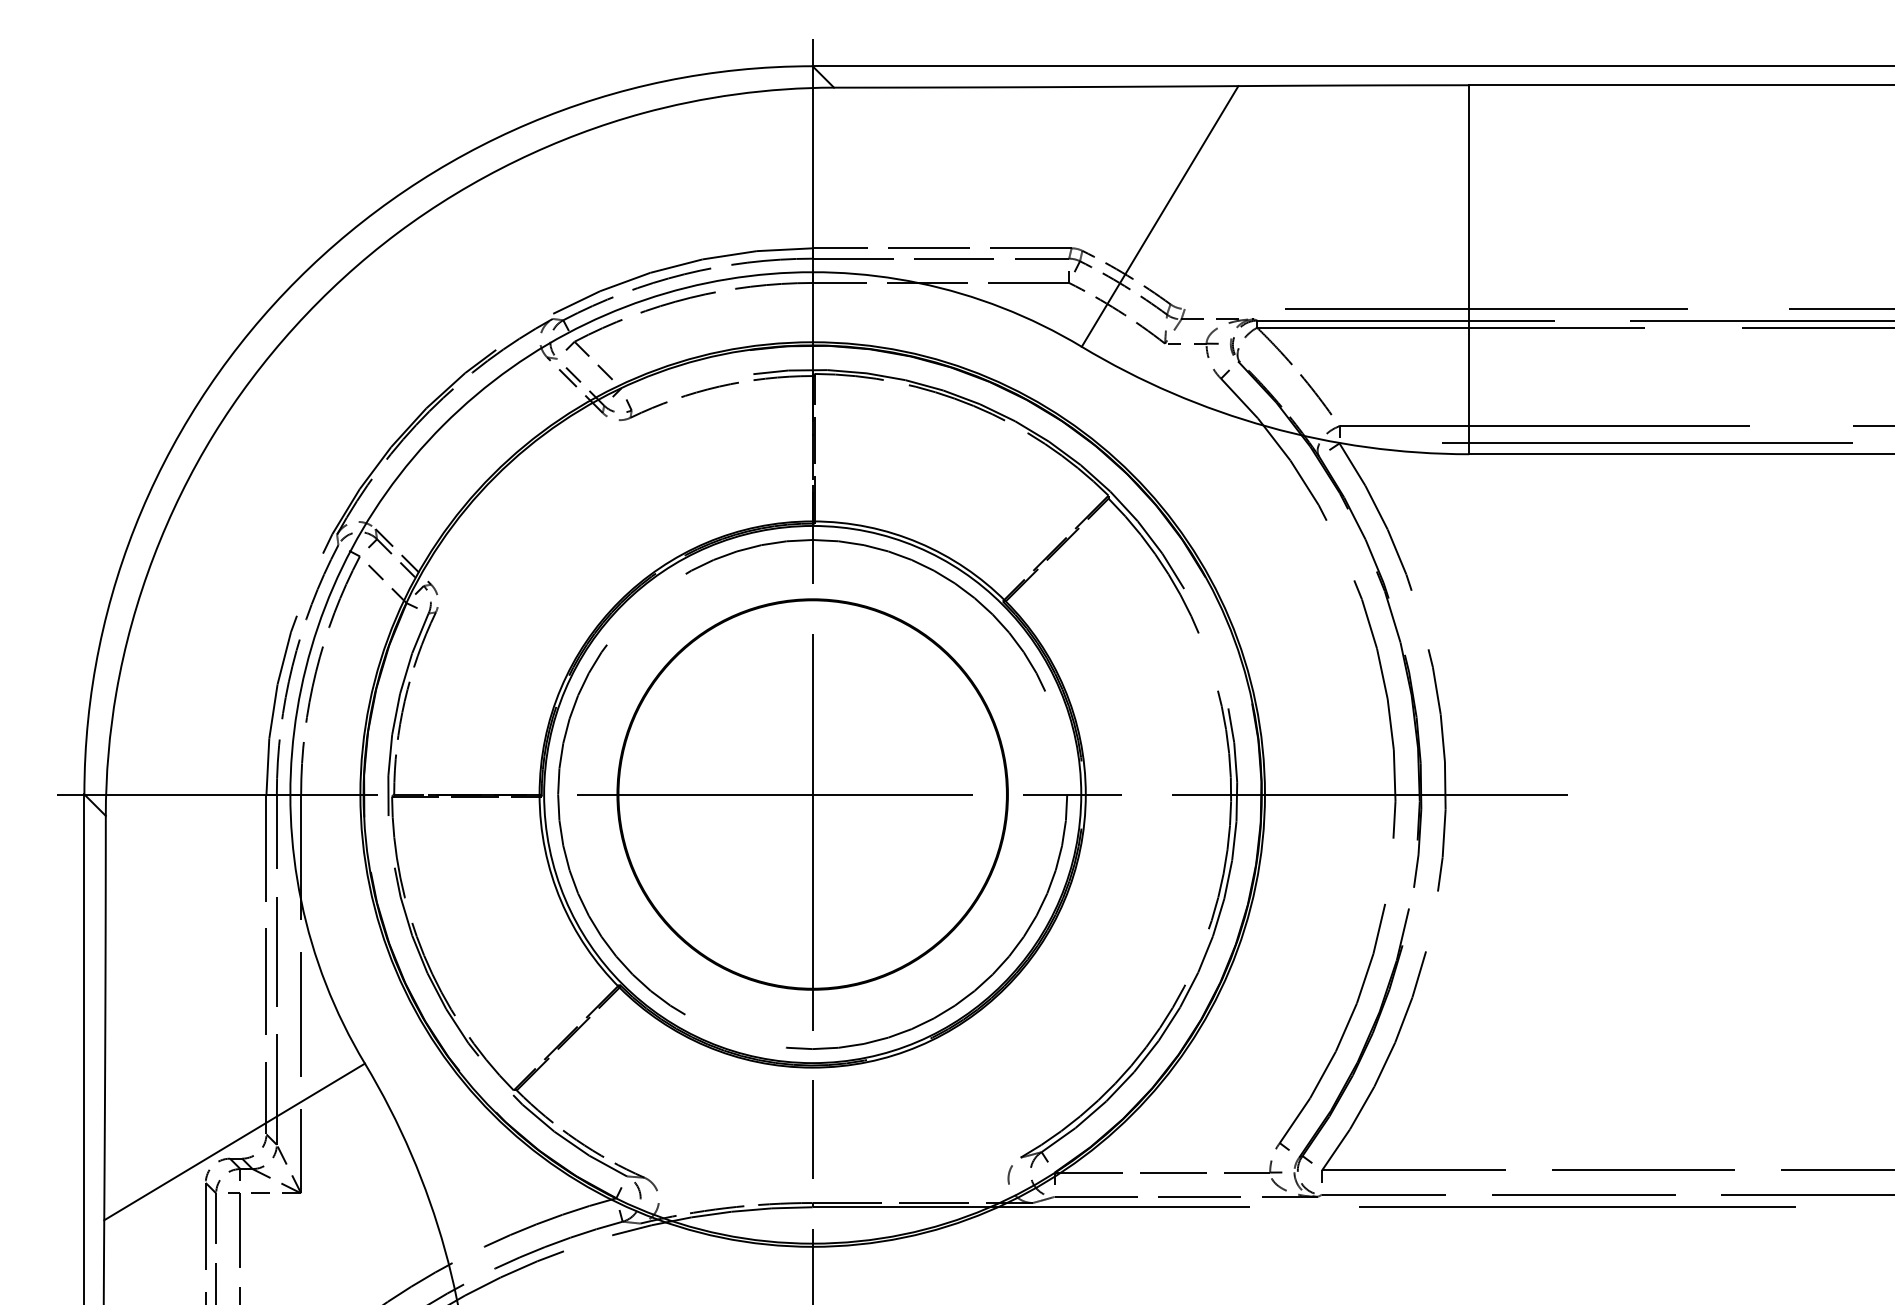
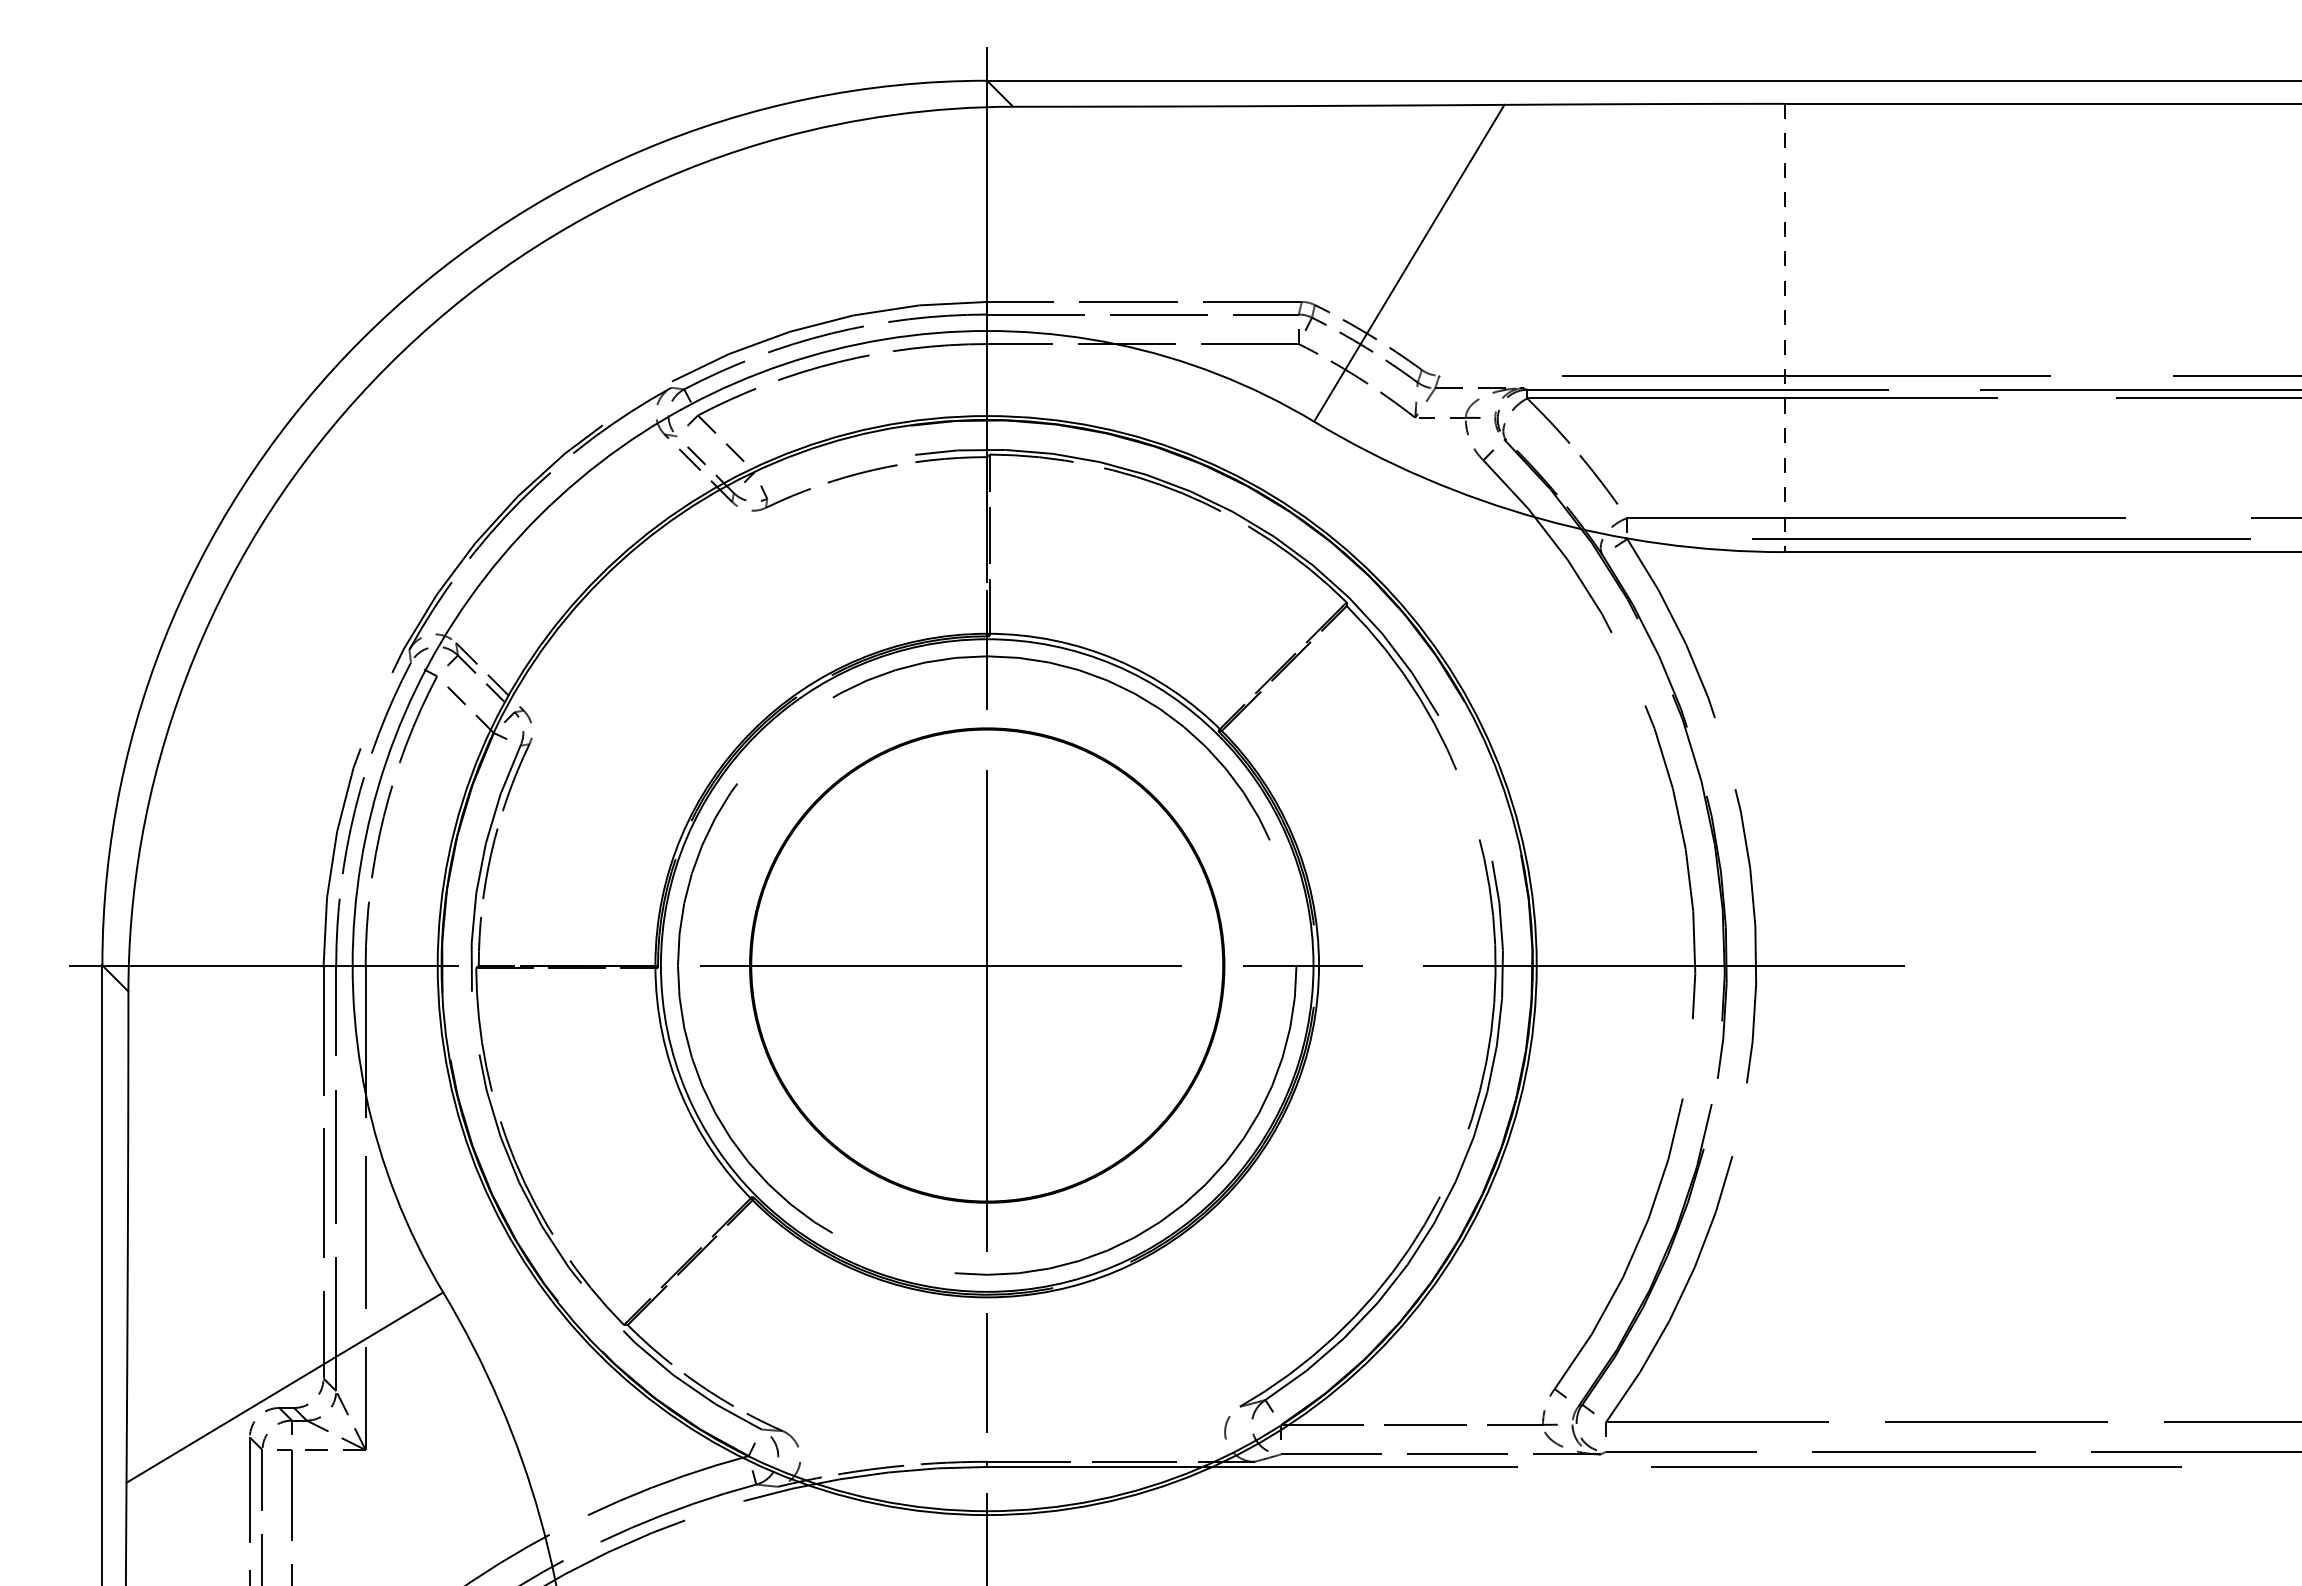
line: (1468, 270) -> (1784, 328), solid -> dashed

